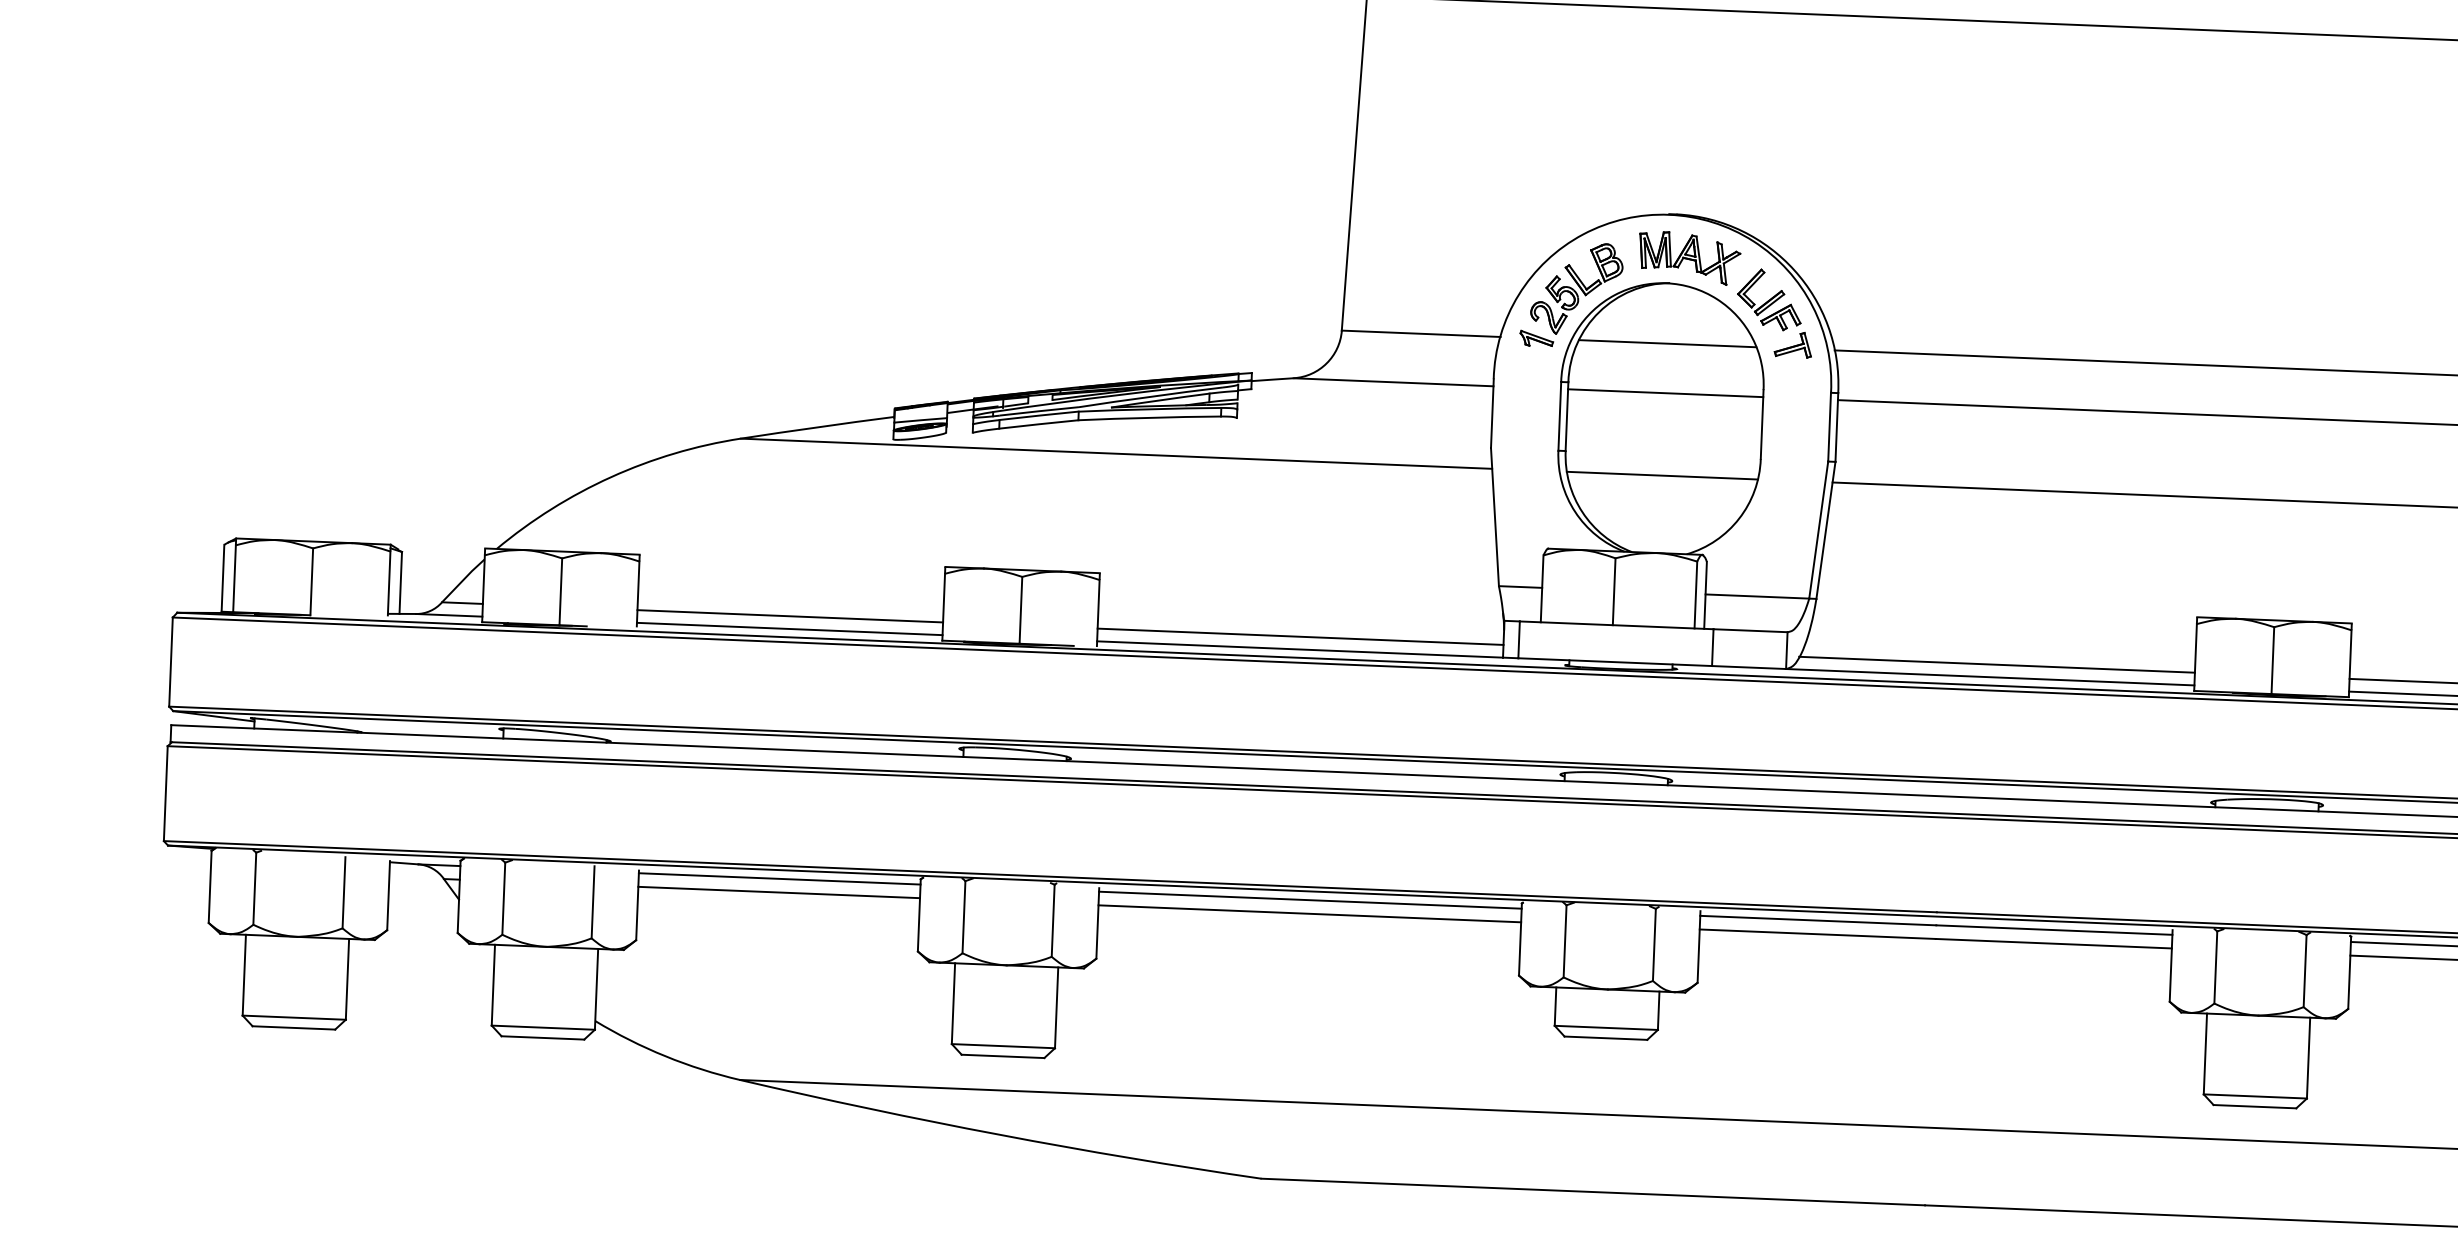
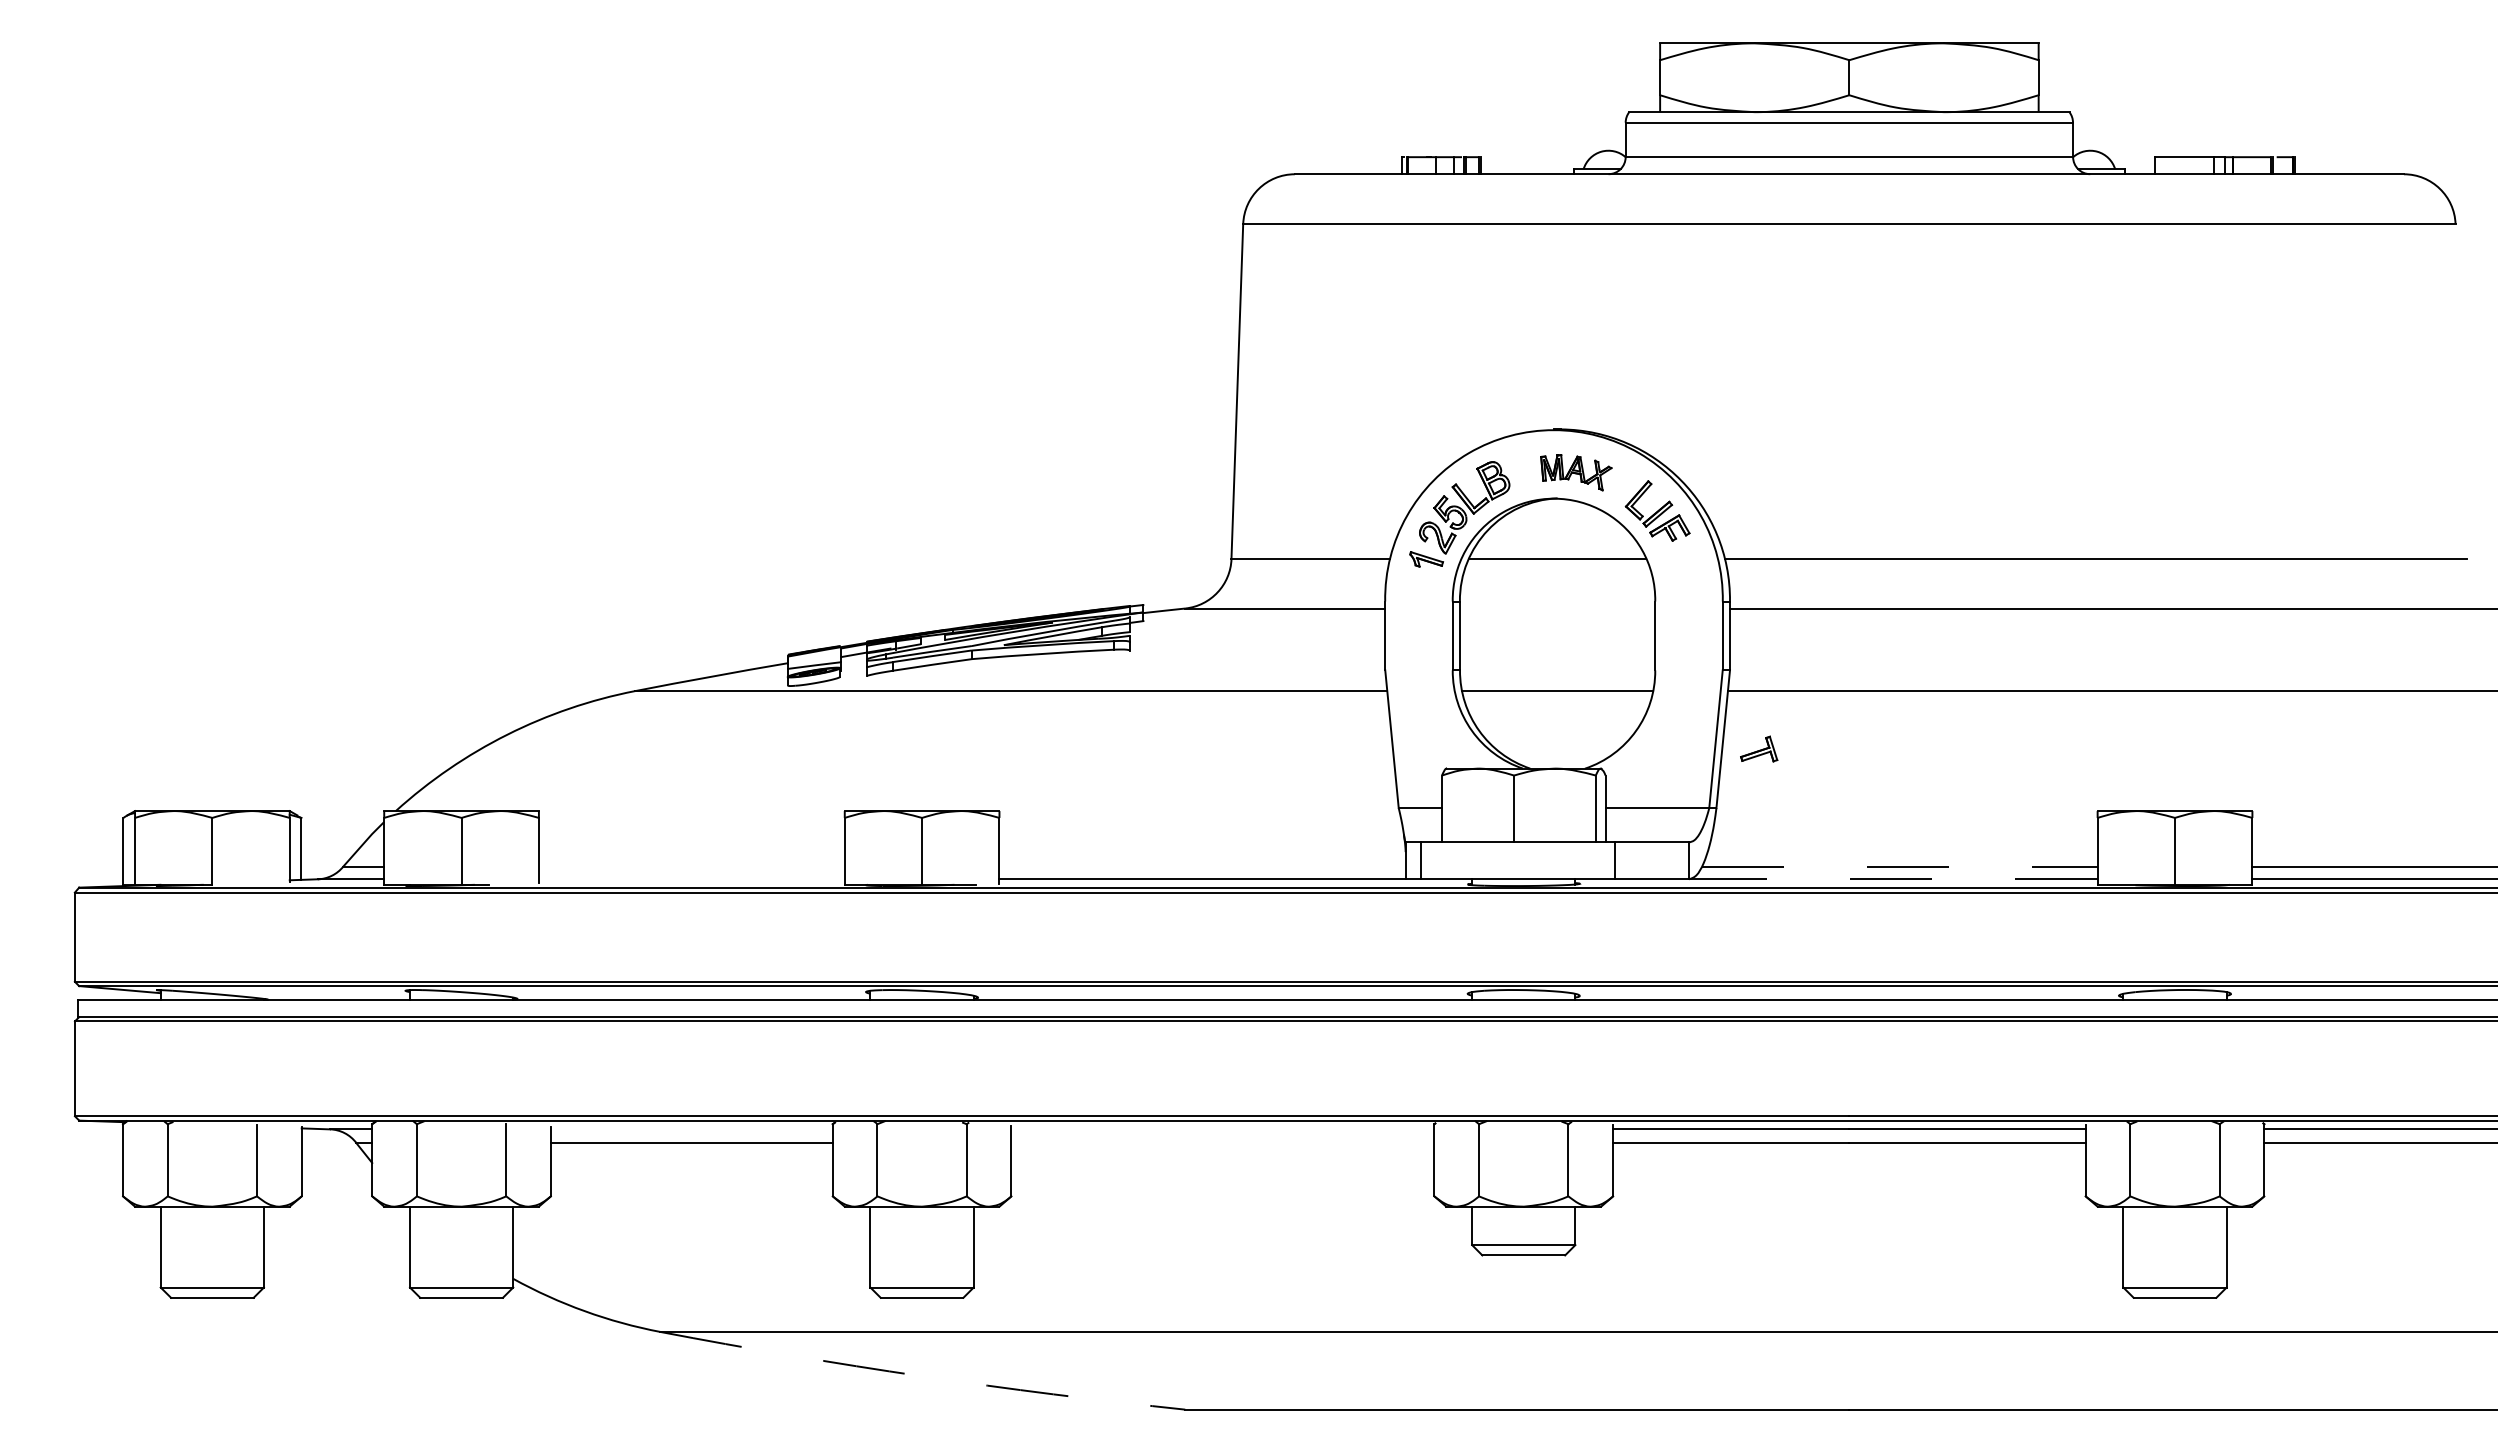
part: (1690, 258) -> (1576, 472), size x0.7
part: (1793, 344) -> (1759, 748), moved
line: (1665, 393) -> (1557, 608), removed
line: (789, 616) -> (691, 866), removed
line: (789, 629) -> (691, 879), removed
line: (1300, 636) -> (1202, 866), removed
line: (1997, 664) -> (1900, 866), solid -> dashed
line: (1989, 677) -> (1892, 879), solid -> dashed
line: (779, 878) -> (691, 1129), removed
line: (1309, 900) -> (1222, 1129), removed
line: (1309, 914) -> (1222, 1143), removed
arc: (1000, 1135) -> (922, 1376), solid -> dashed

